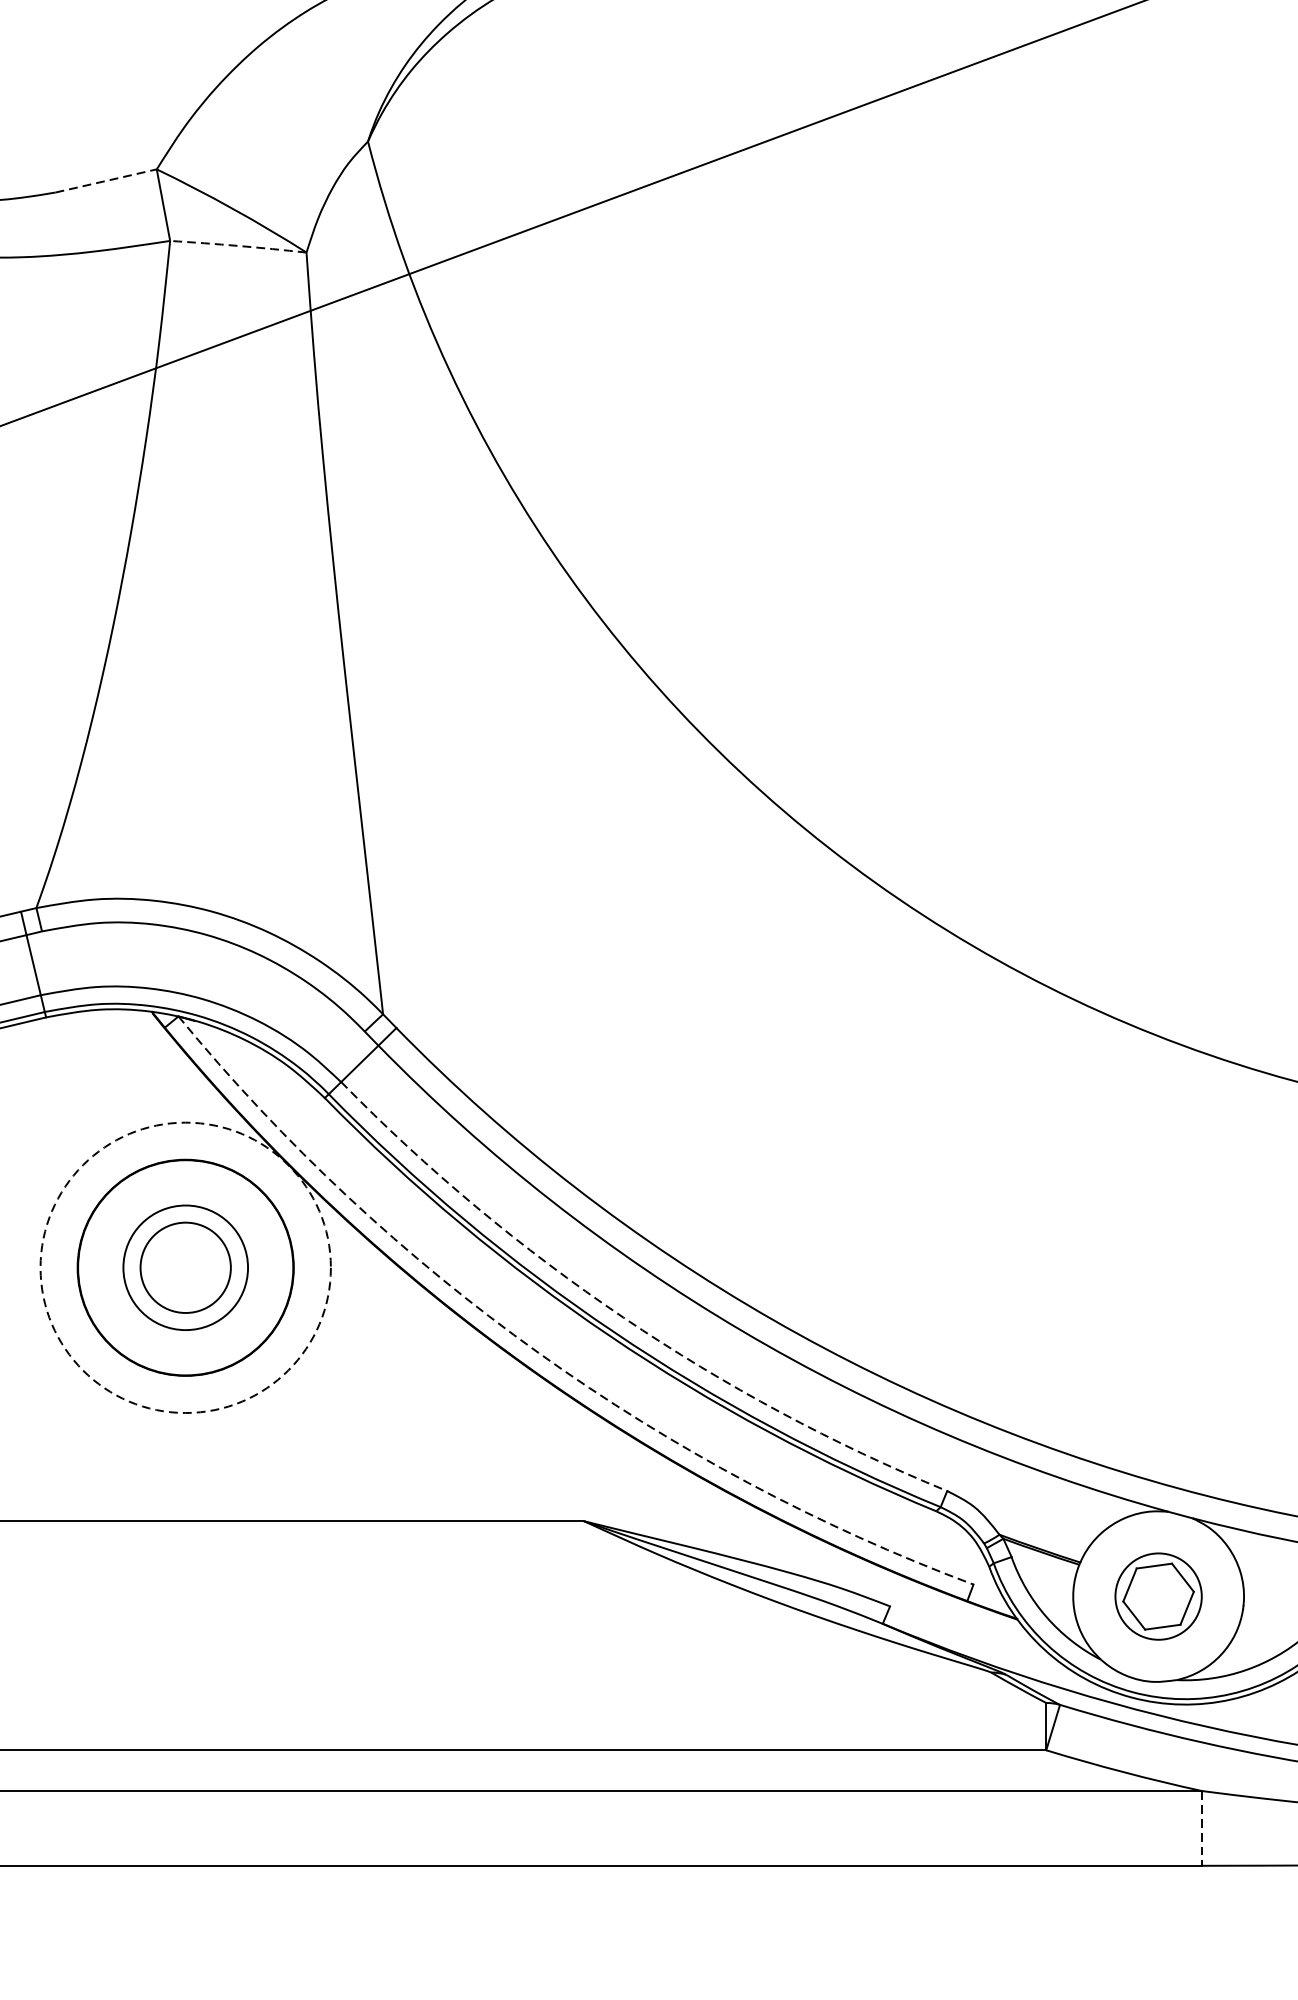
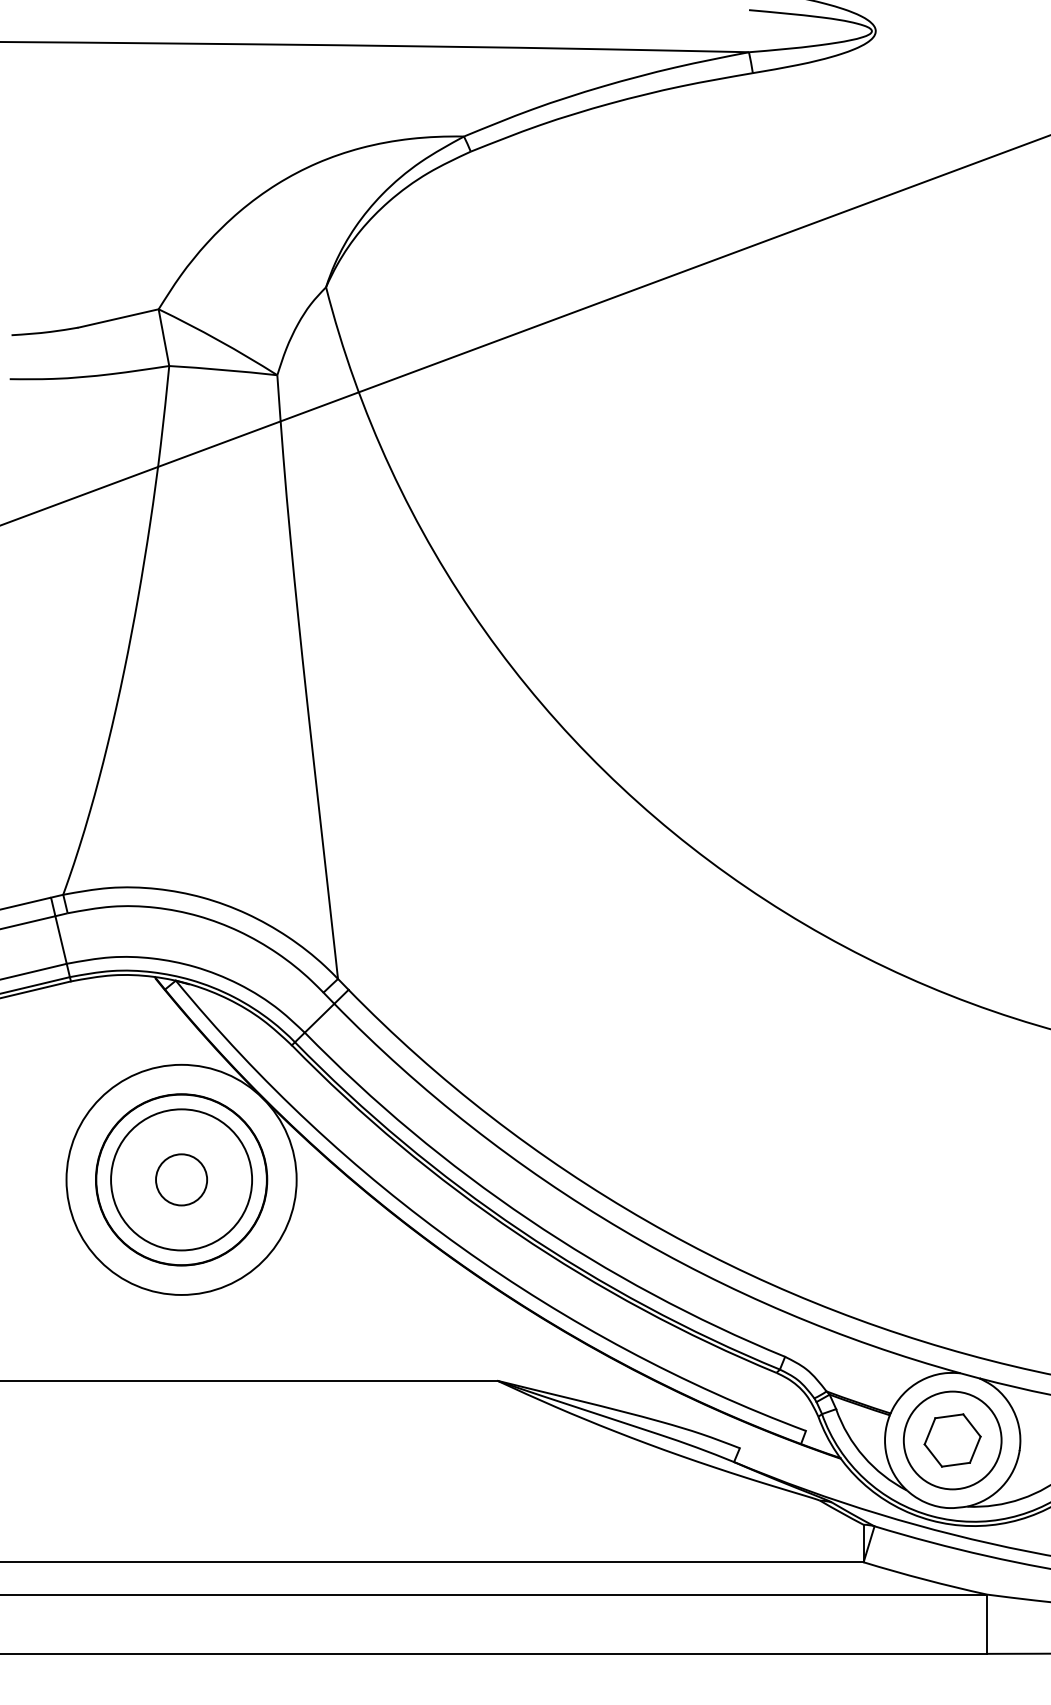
line: (107, 180) -> (119, 318), dashed -> solid
arc: (238, 245) -> (223, 369), dashed -> solid
circle: (185, 1267) -> (181, 1179), dashed -> solid
circle: (185, 1267) -> (181, 1179), size x0.71
circle: (185, 1267) -> (181, 1179), size x1.43
arc: (623, 1317) -> (528, 1219), dashed -> solid
arc: (538, 1353) -> (461, 1247), dashed -> solid
circle: (1158, 1596) -> (952, 1440), size x1.43
line: (1202, 1828) -> (987, 1624), dashed -> solid

